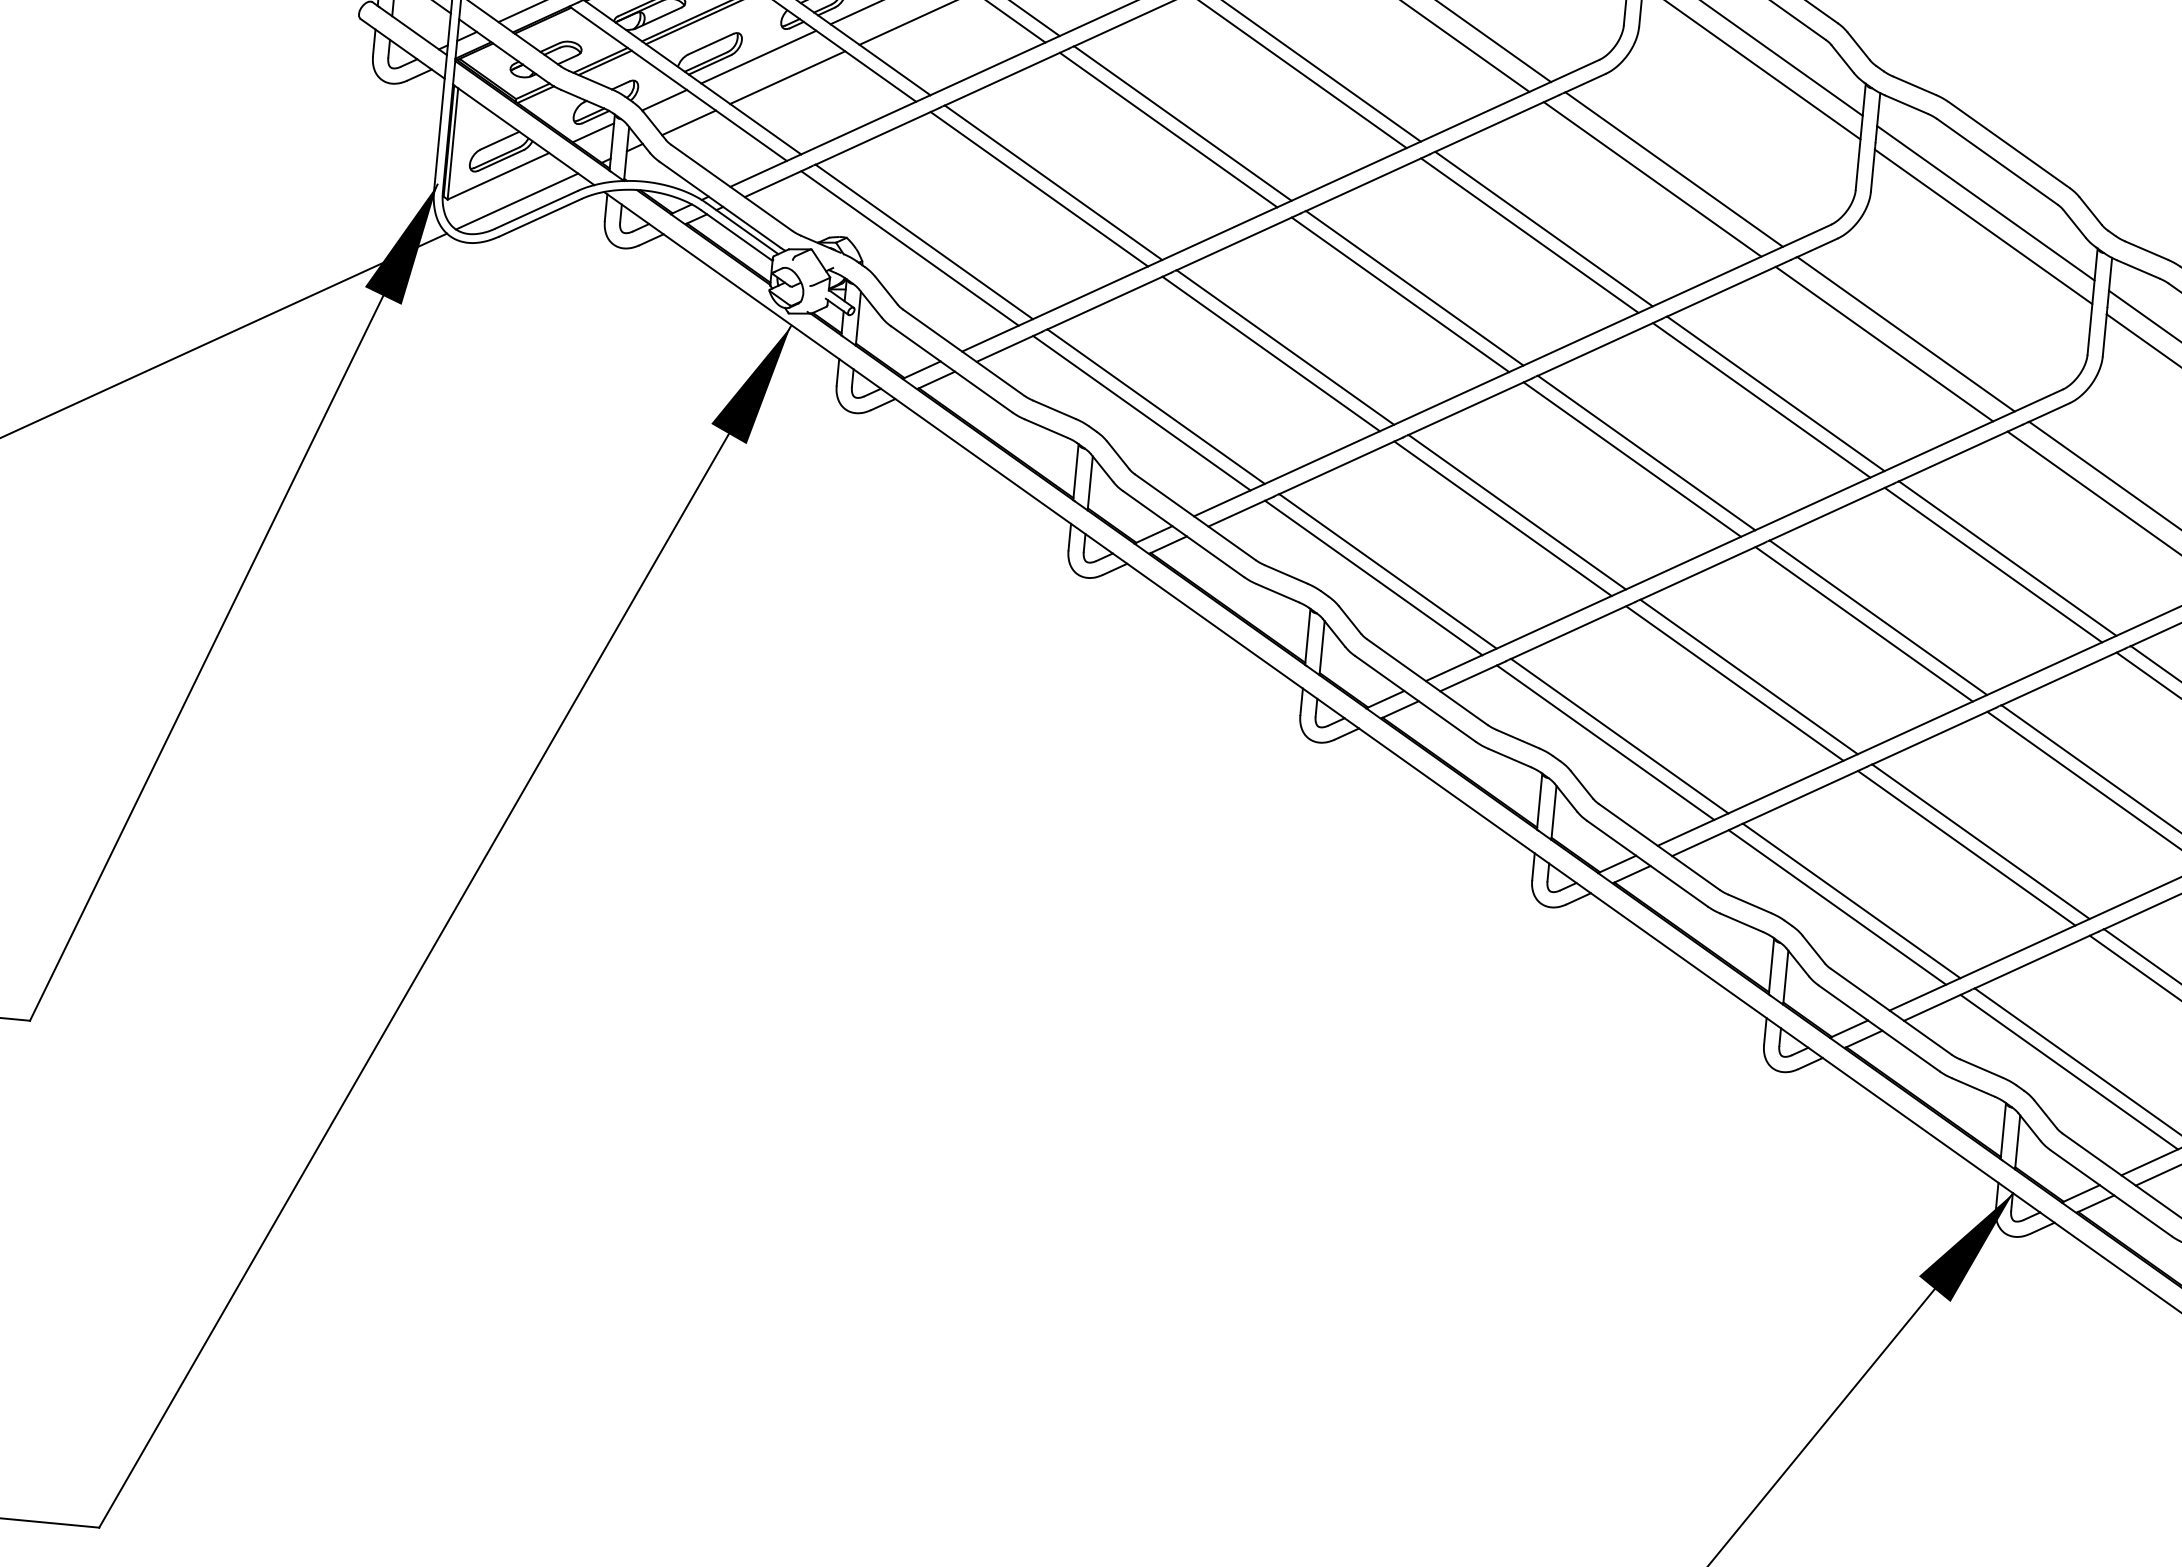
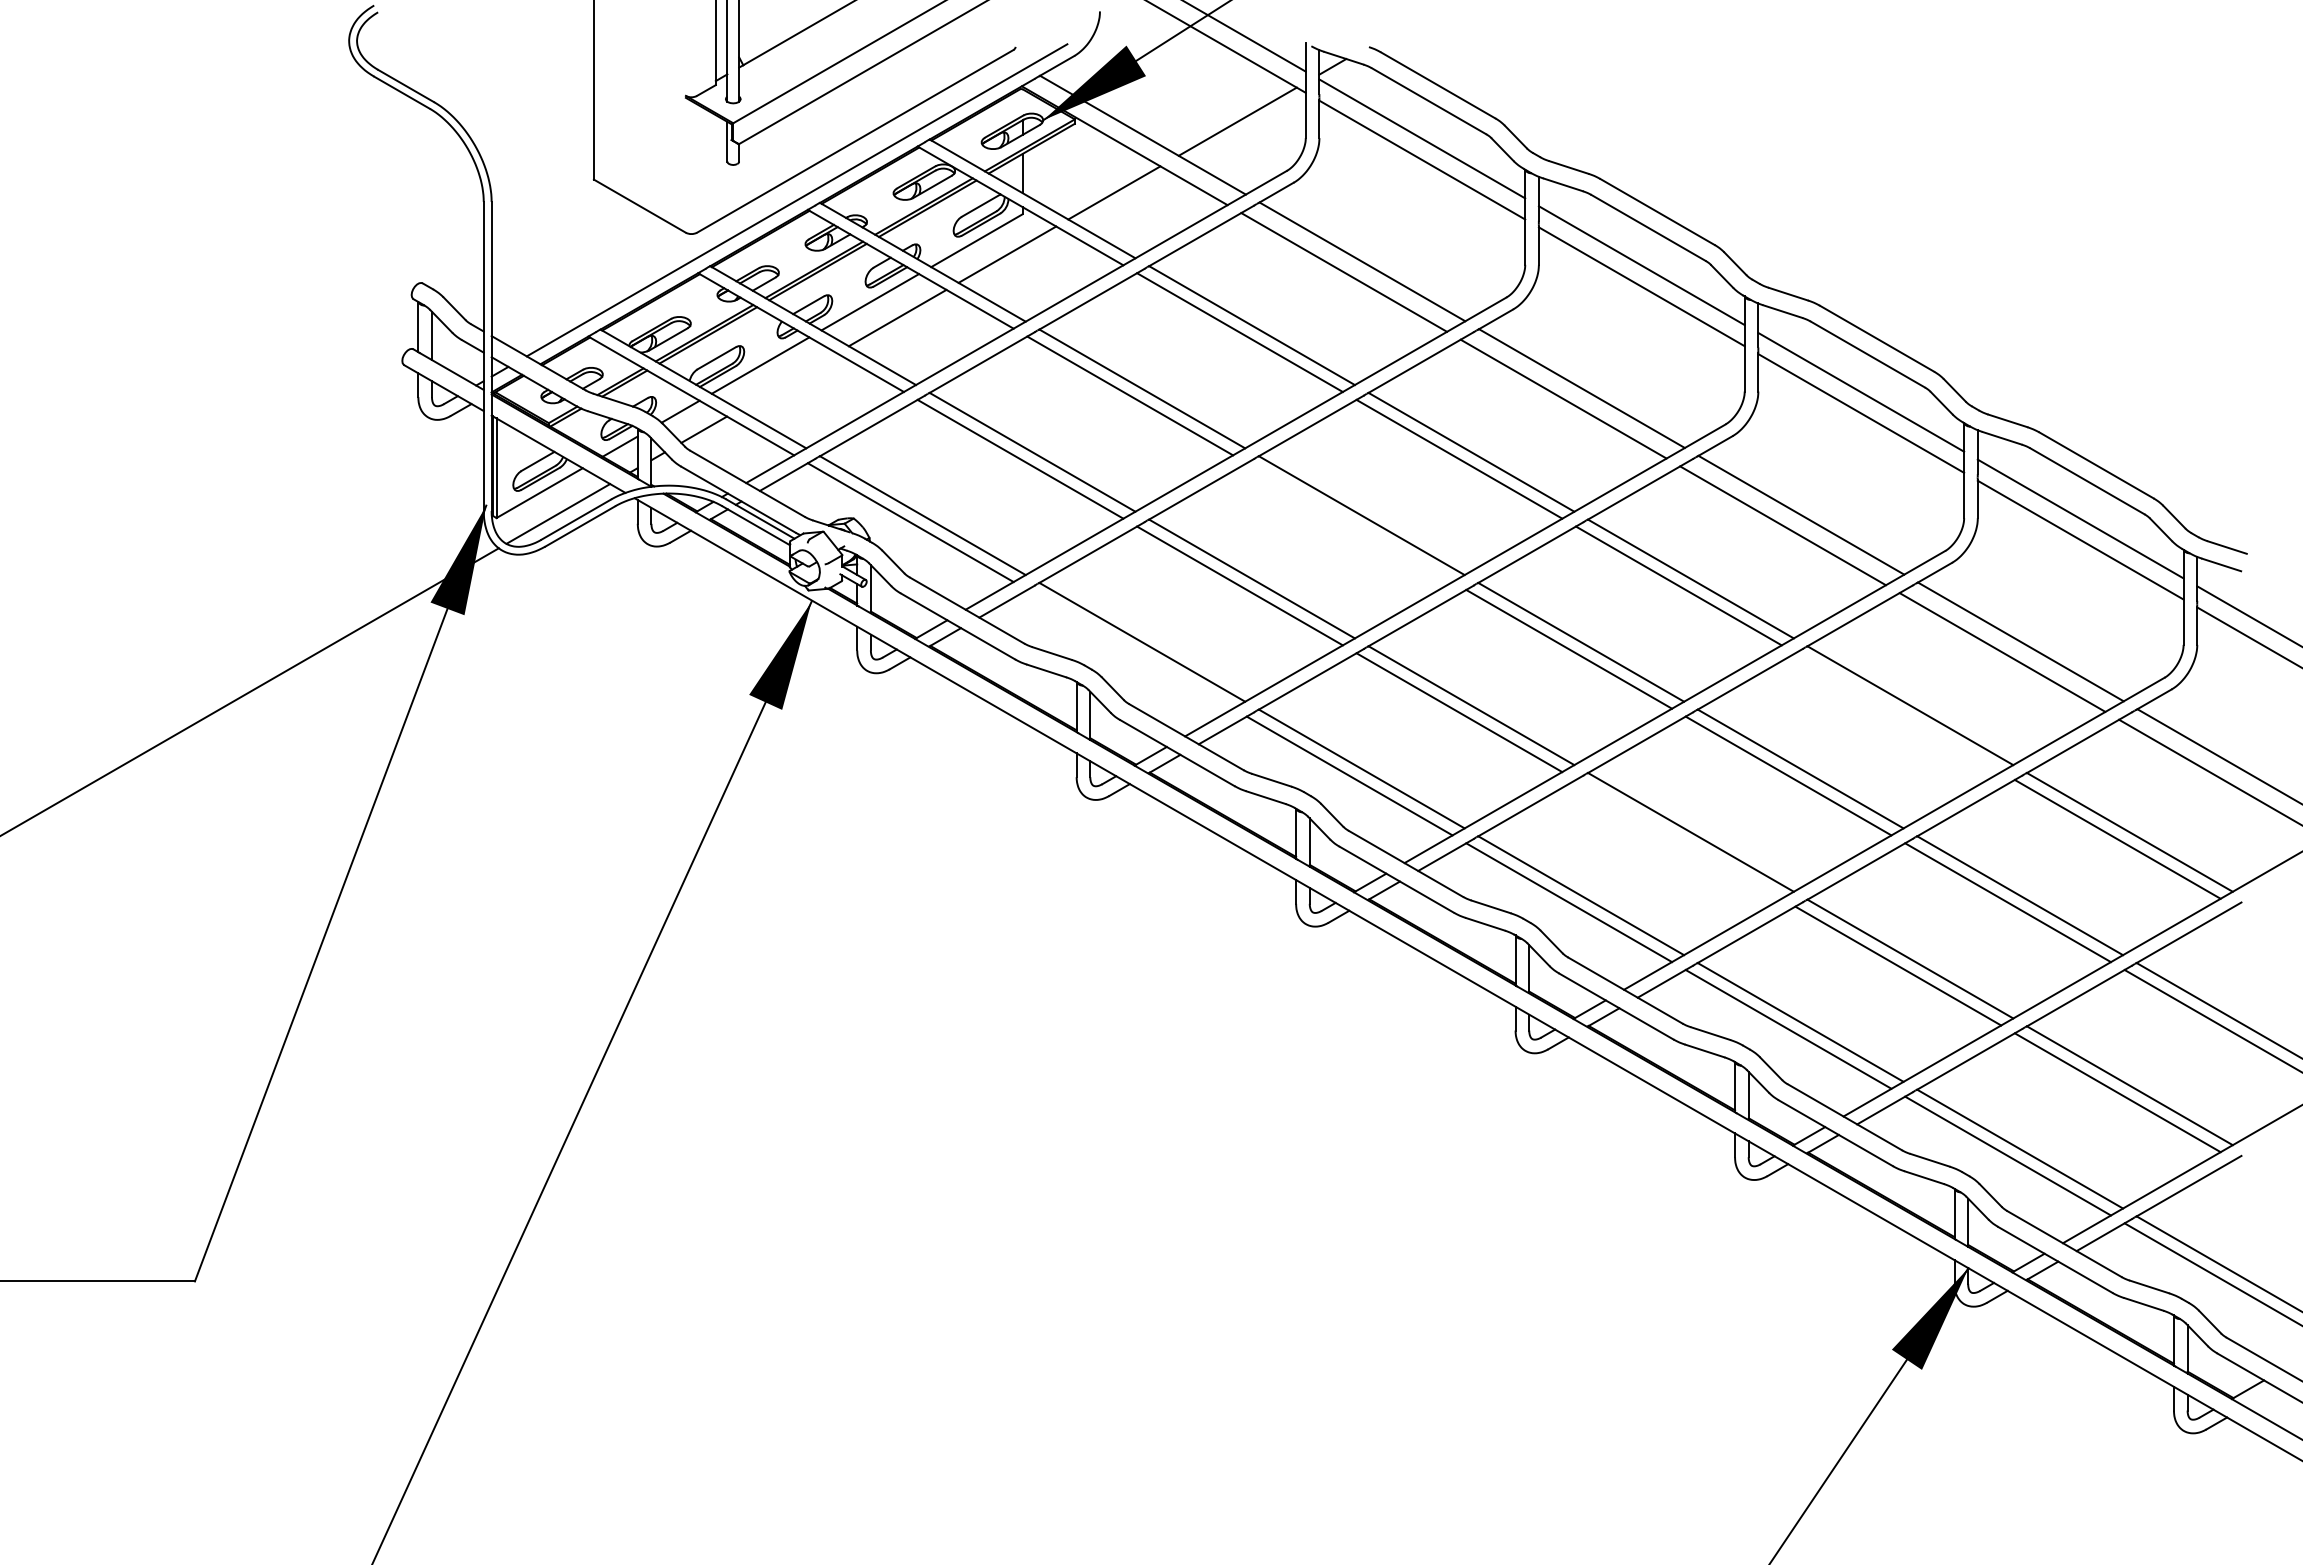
line: (787, 77) -> (787, 381), removed
line: (1400, 294) -> (1349, 522), removed
line: (1142, 412) -> (1130, 648), removed
line: (1993, 564) -> (1898, 712), removed
line: (1734, 683) -> (1678, 839), removed

